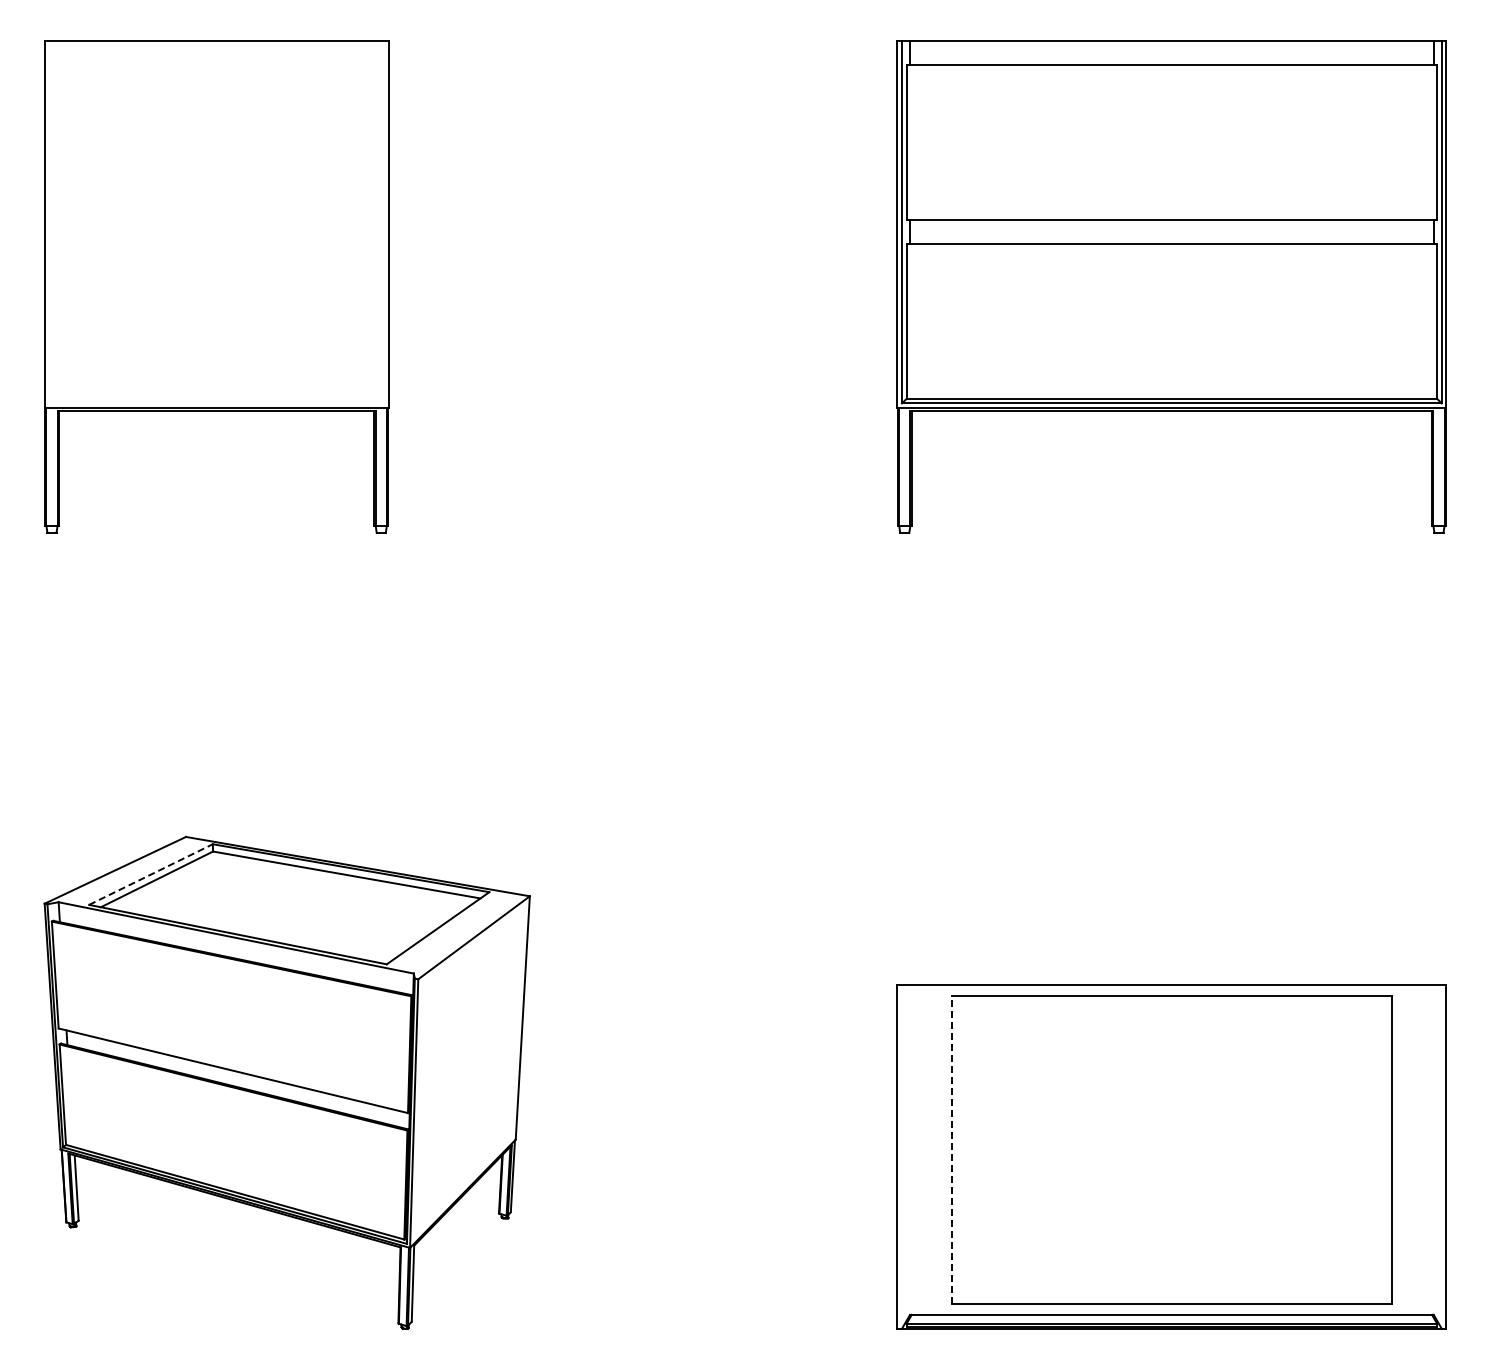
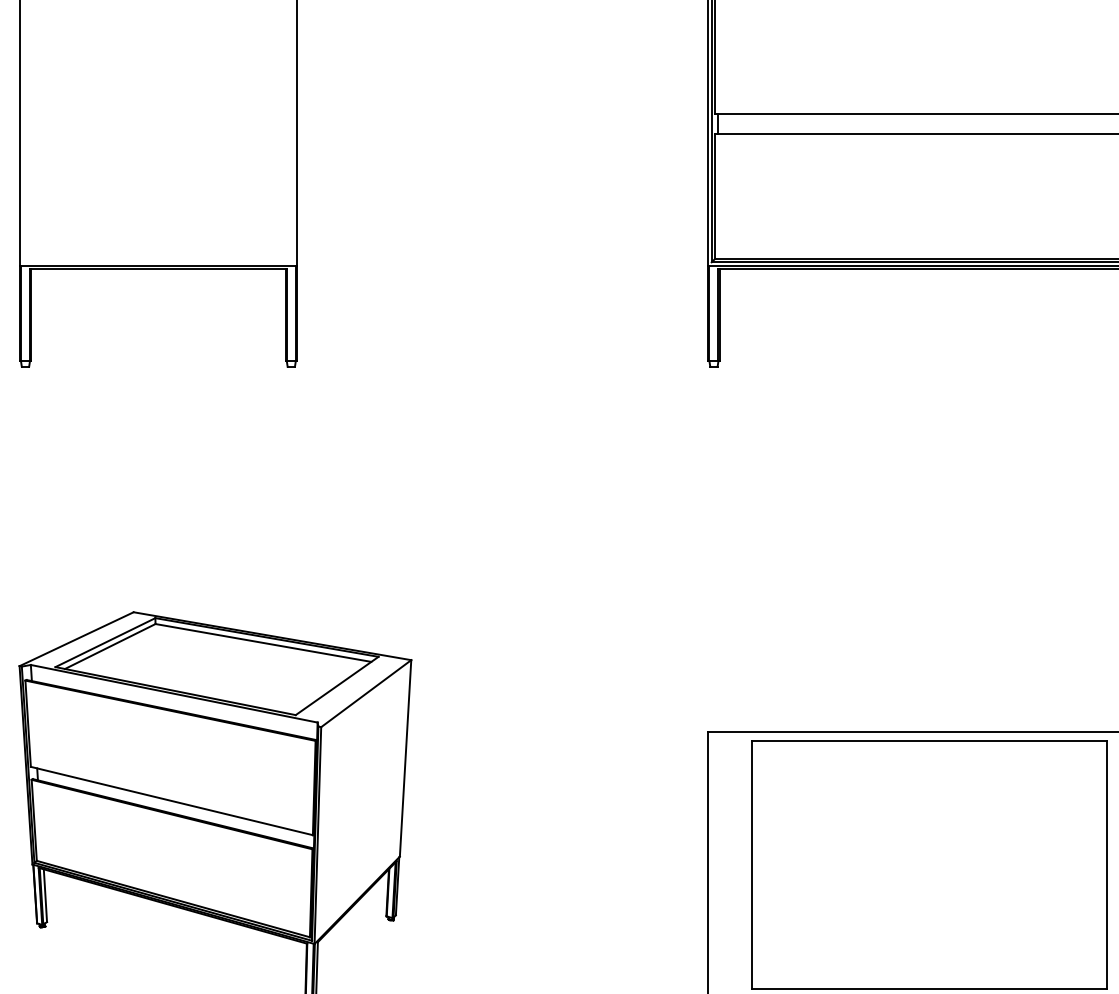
line: (151, 874) -> (105, 642), dashed -> solid
line: (951, 1149) -> (751, 864), dashed -> solid

